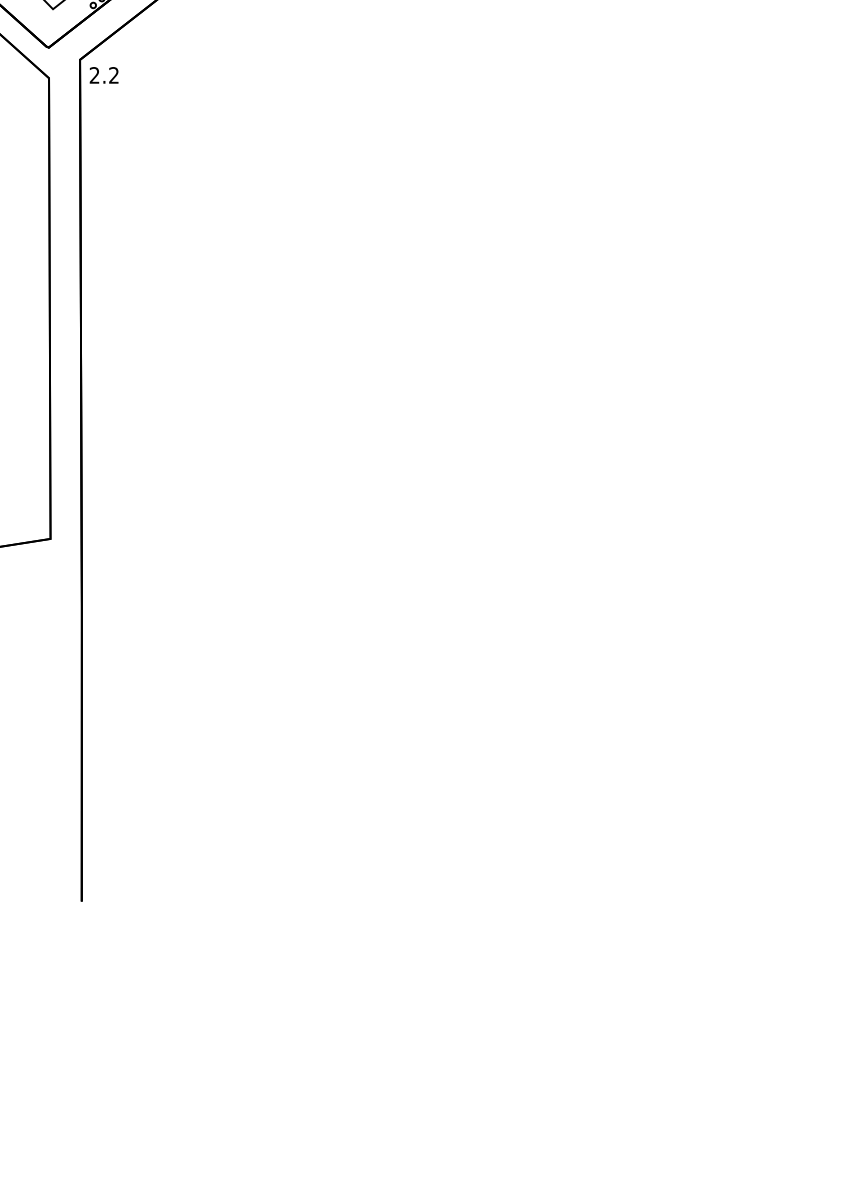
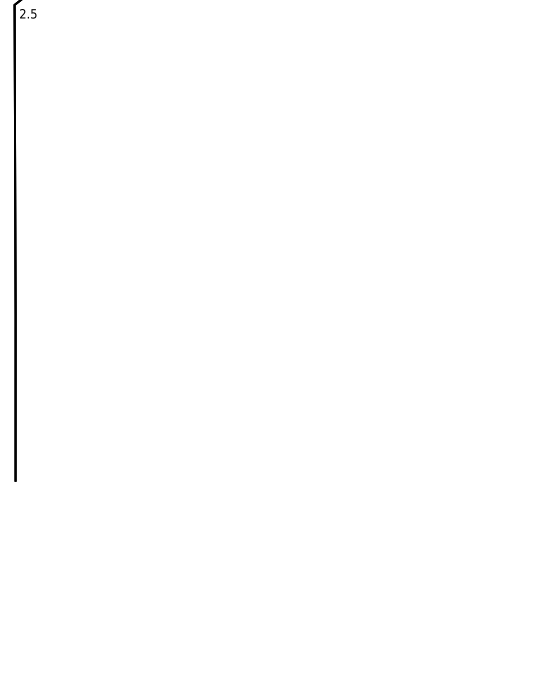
text: (113, 74) -> (33, 13), 2.2 -> 2.5

